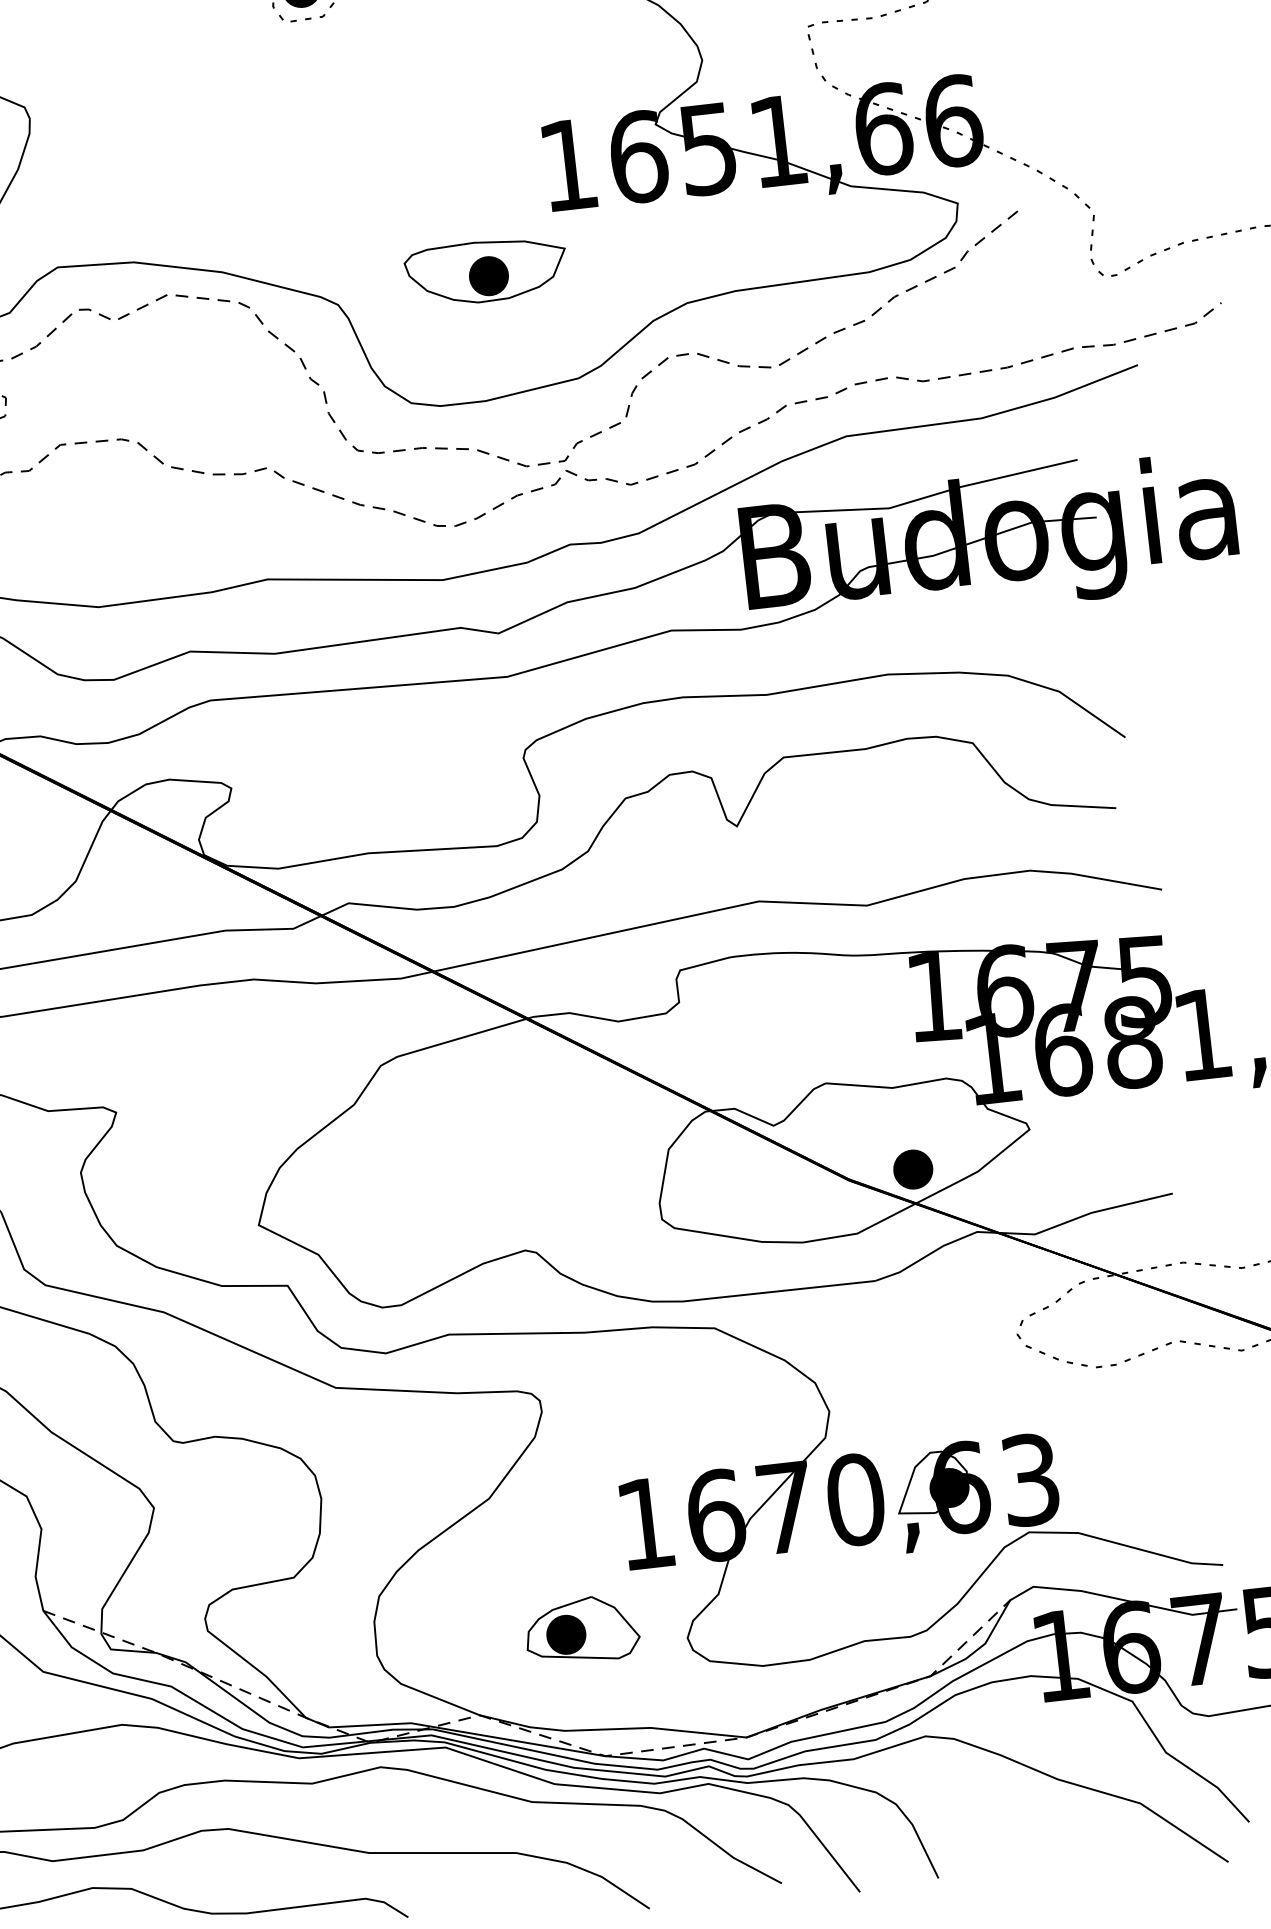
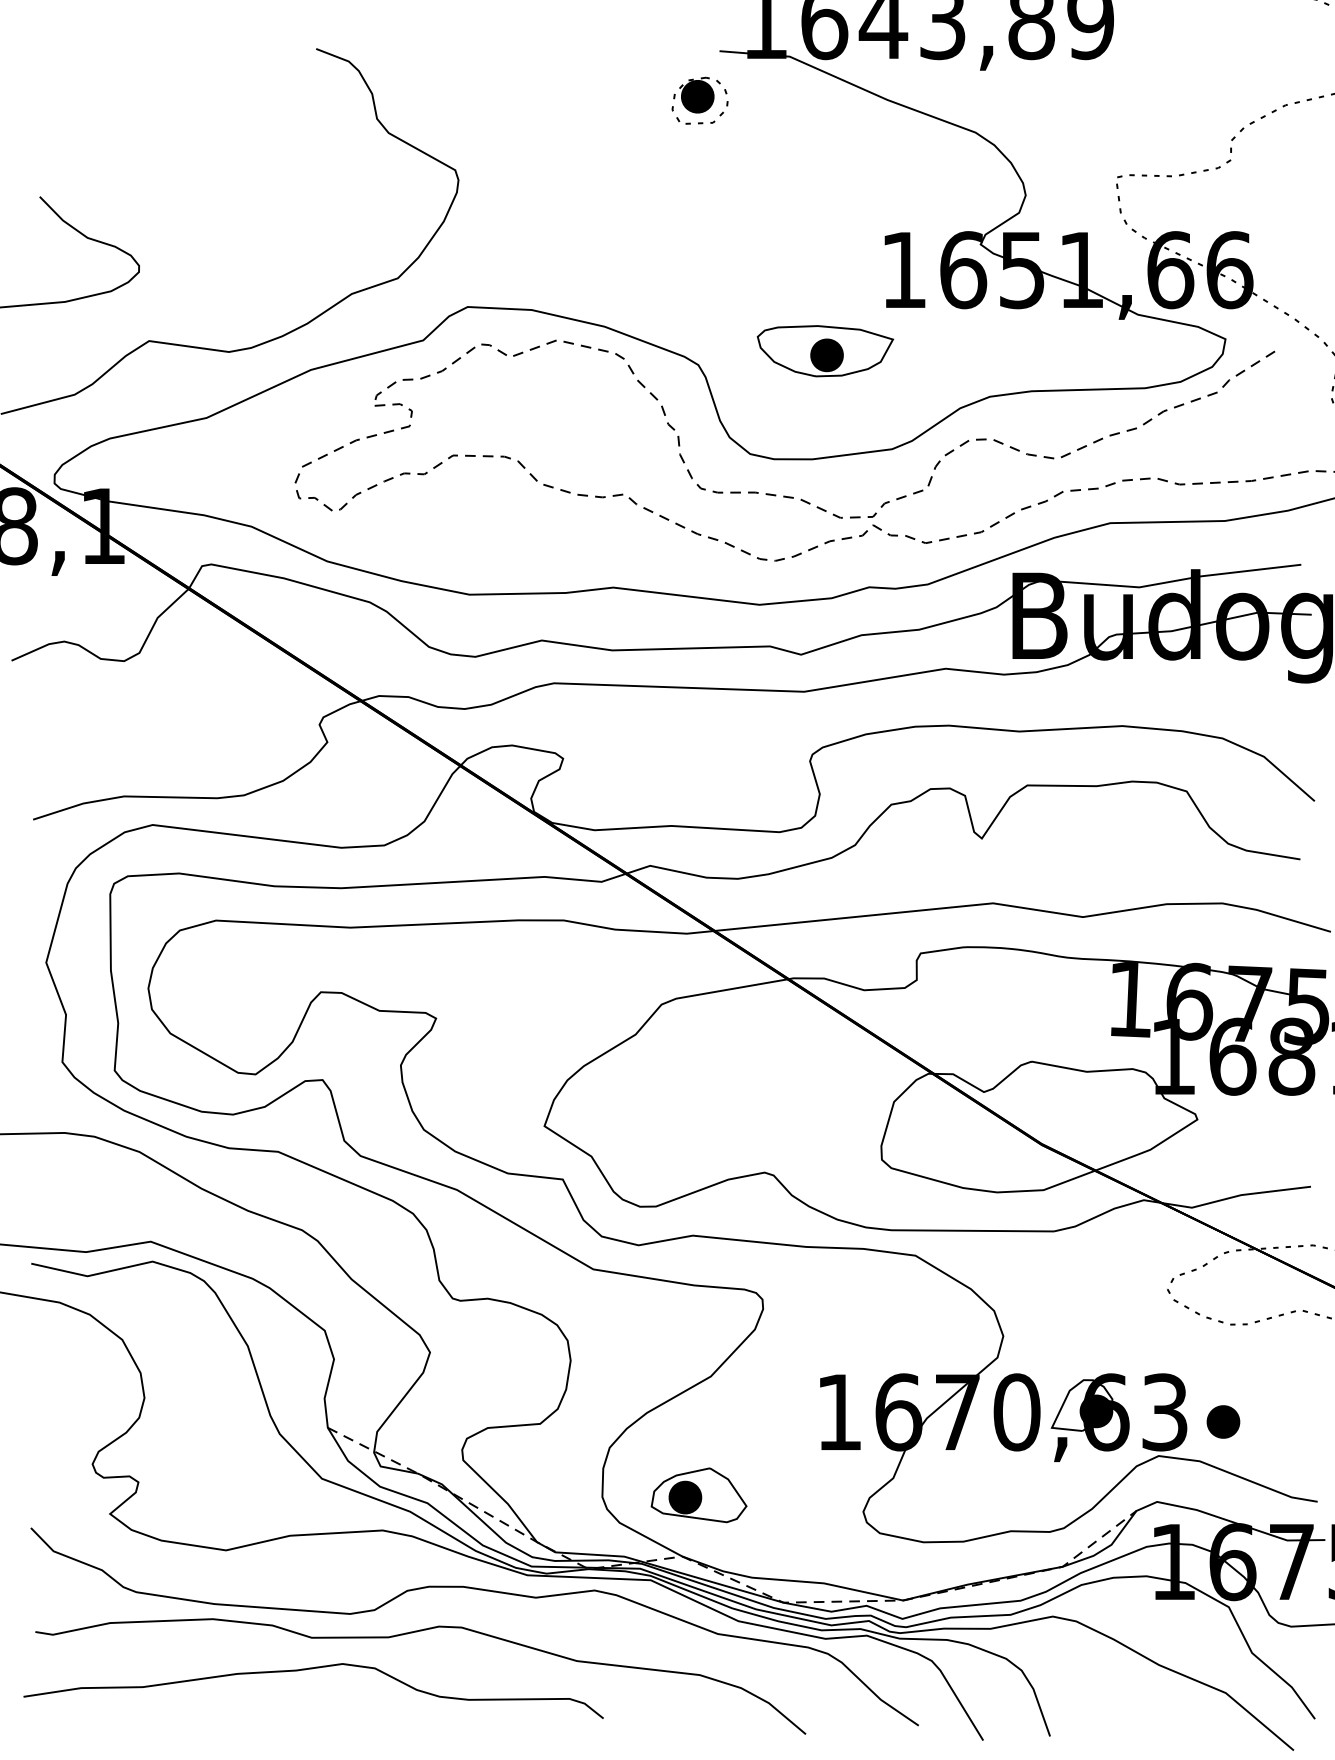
part: (913, 1169) -> (1223, 1421), moved
part: (581, 1630) -> (698, 1495), moved

